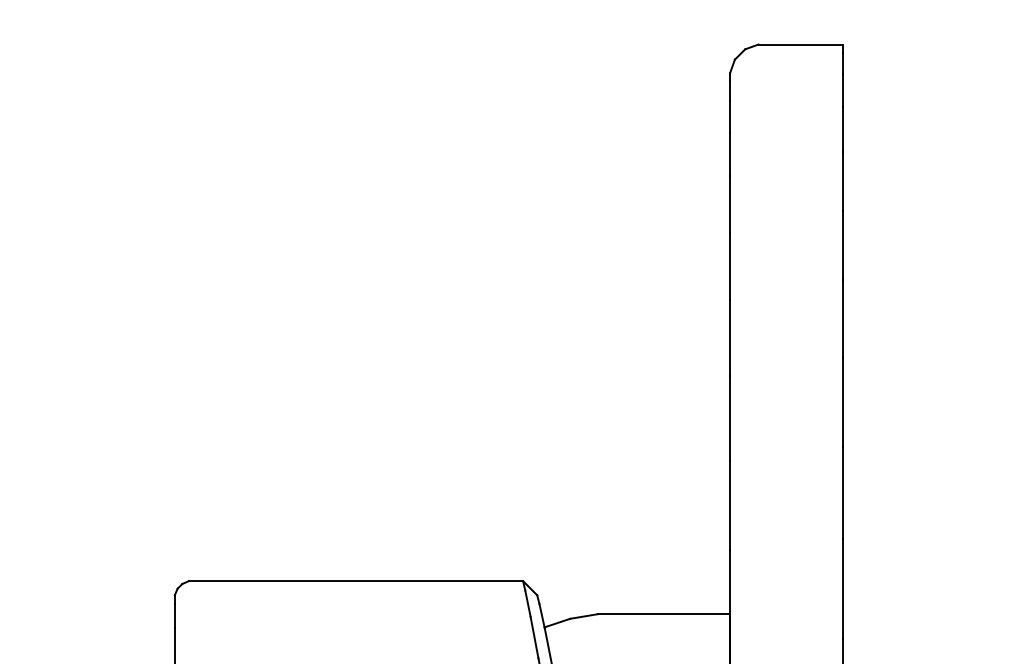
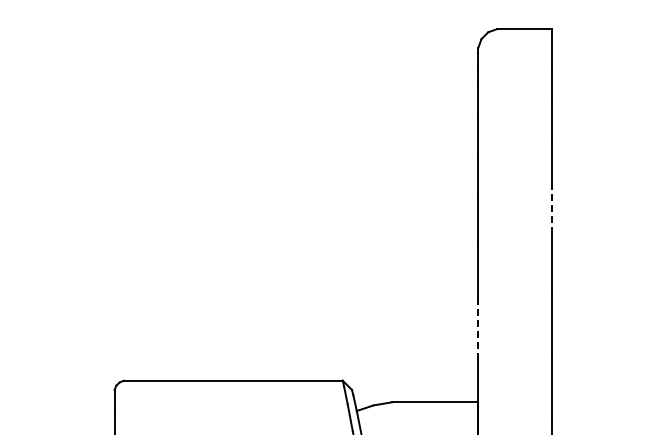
line: (843, 318) -> (552, 208), solid -> dashed
line: (730, 504) -> (478, 330), solid -> dashed

